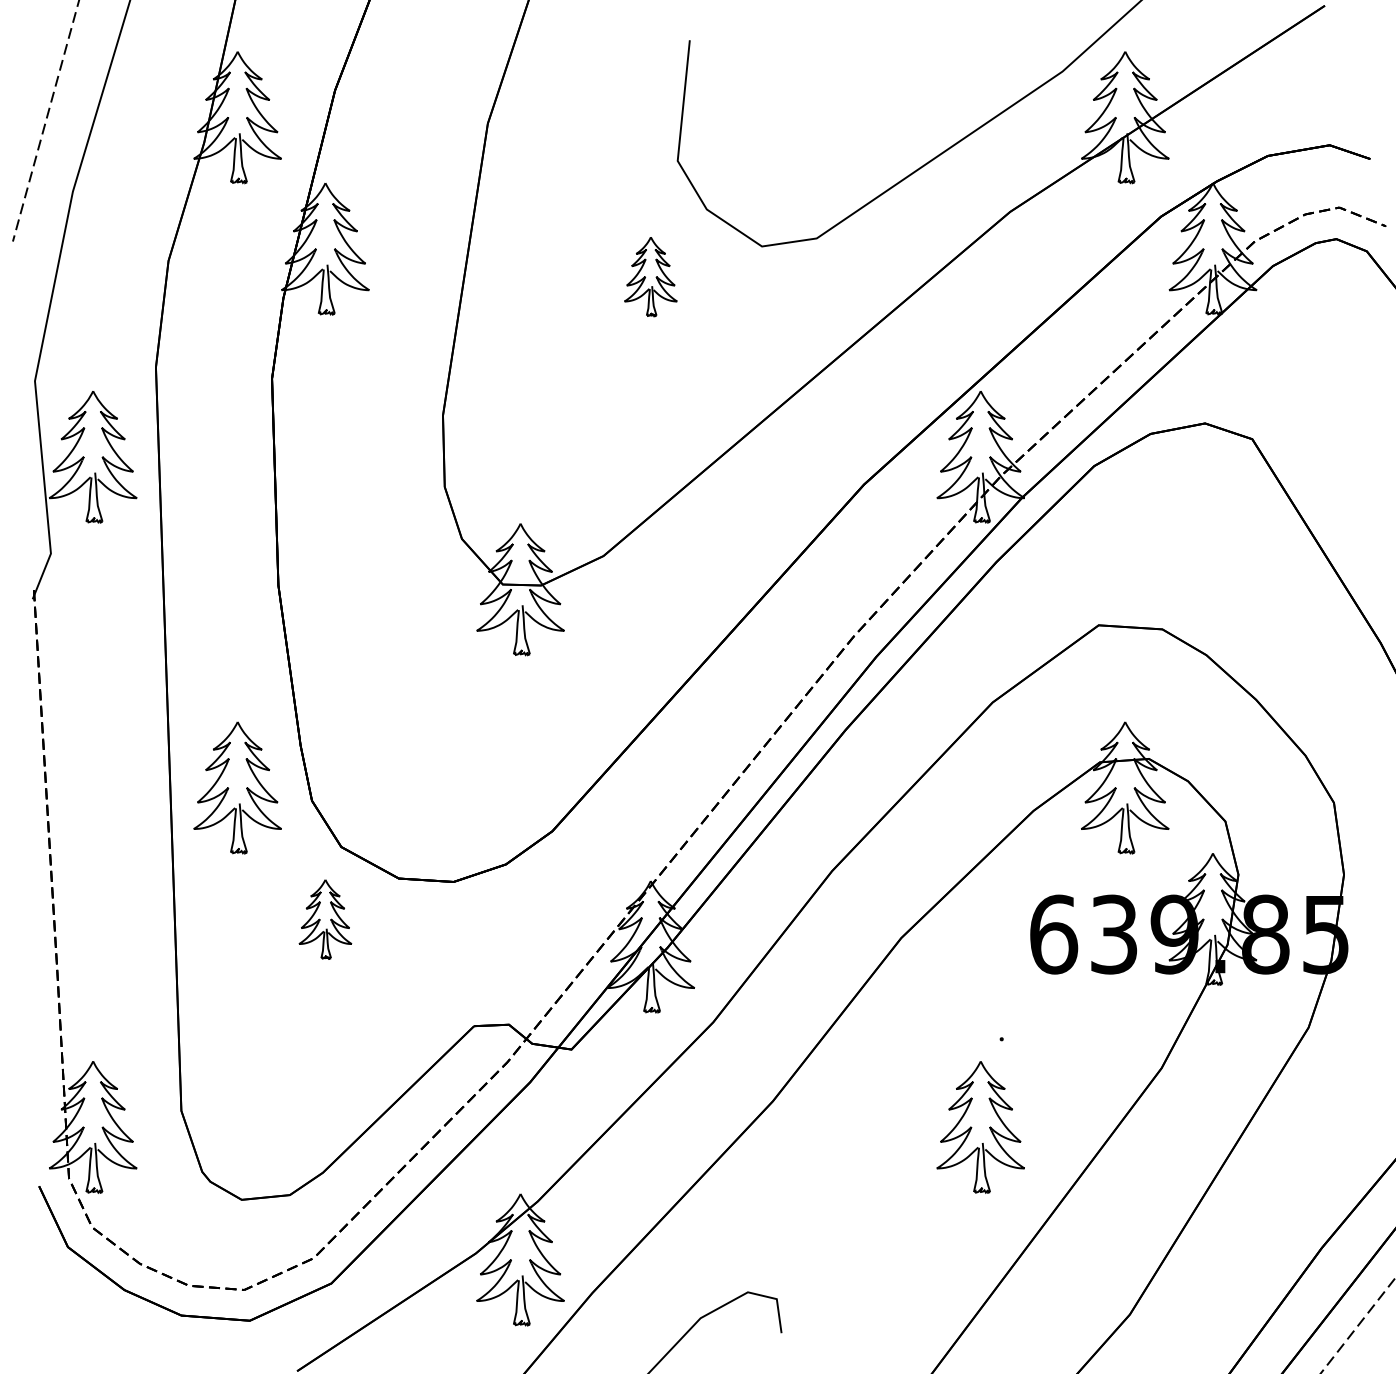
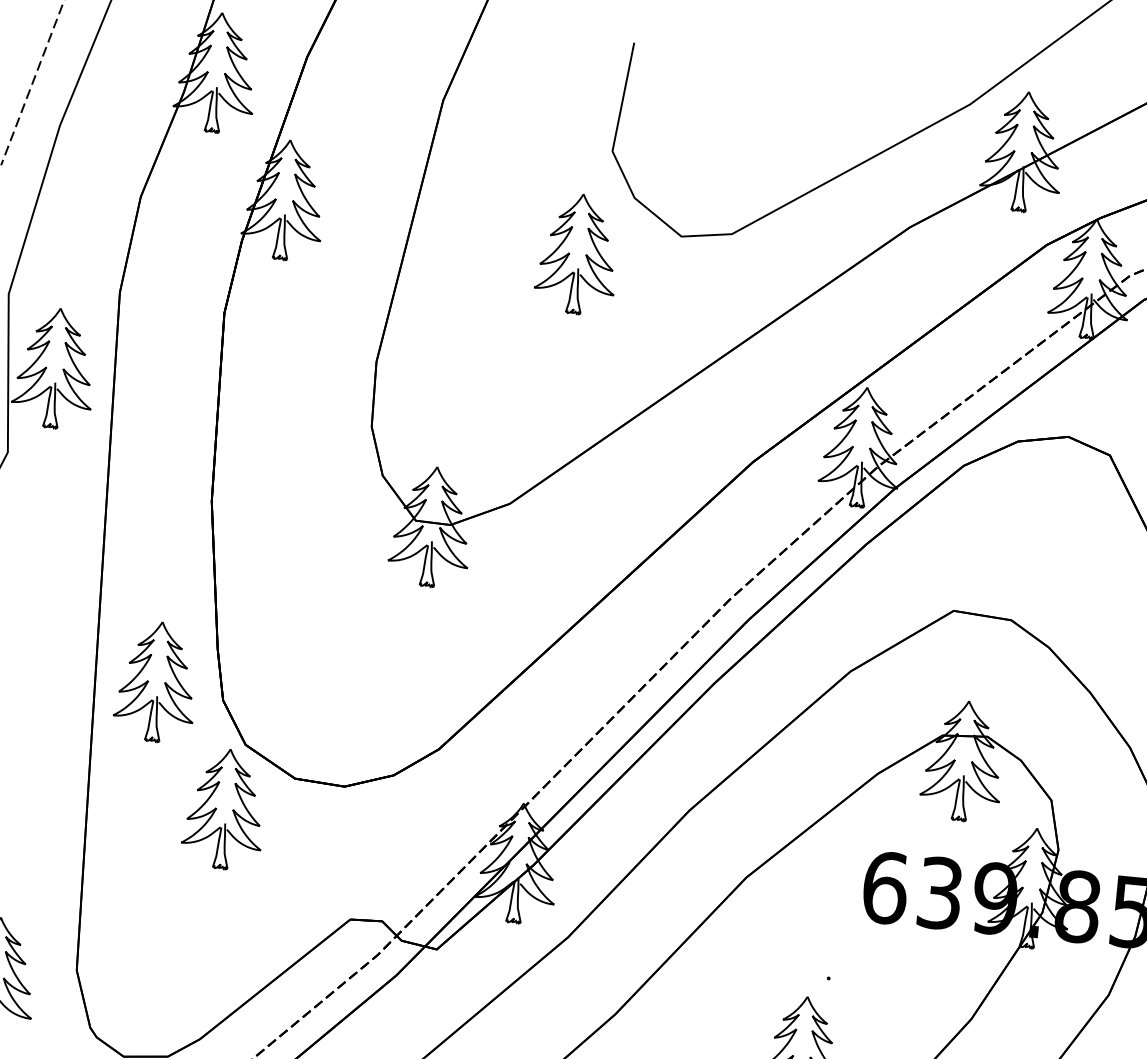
part: (650, 276) -> (577, 253), size x1.67
part: (325, 919) -> (224, 809), size x1.67

